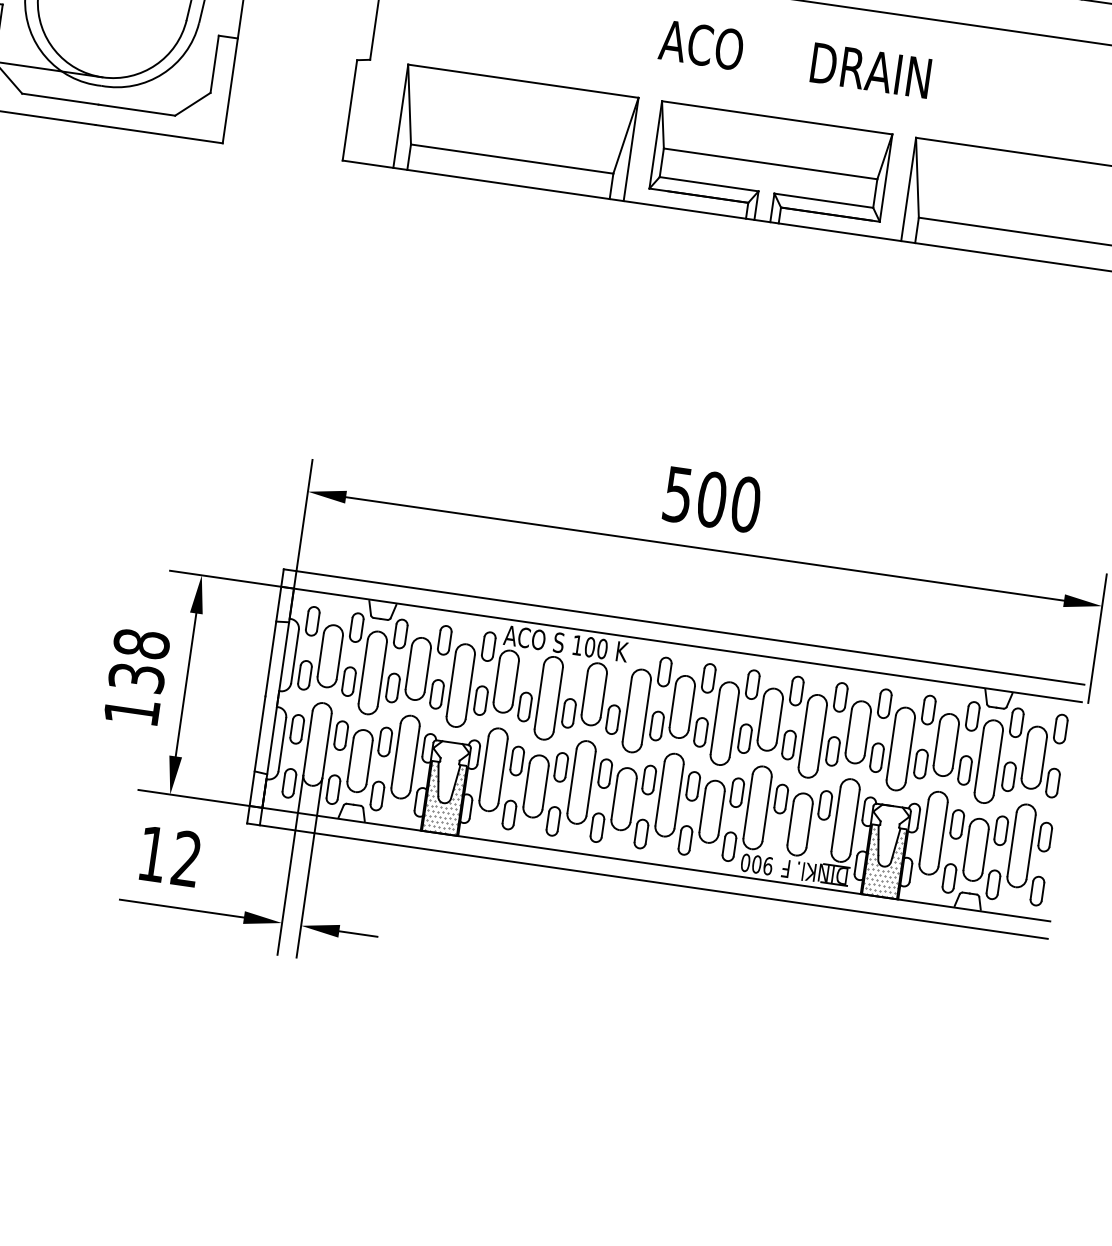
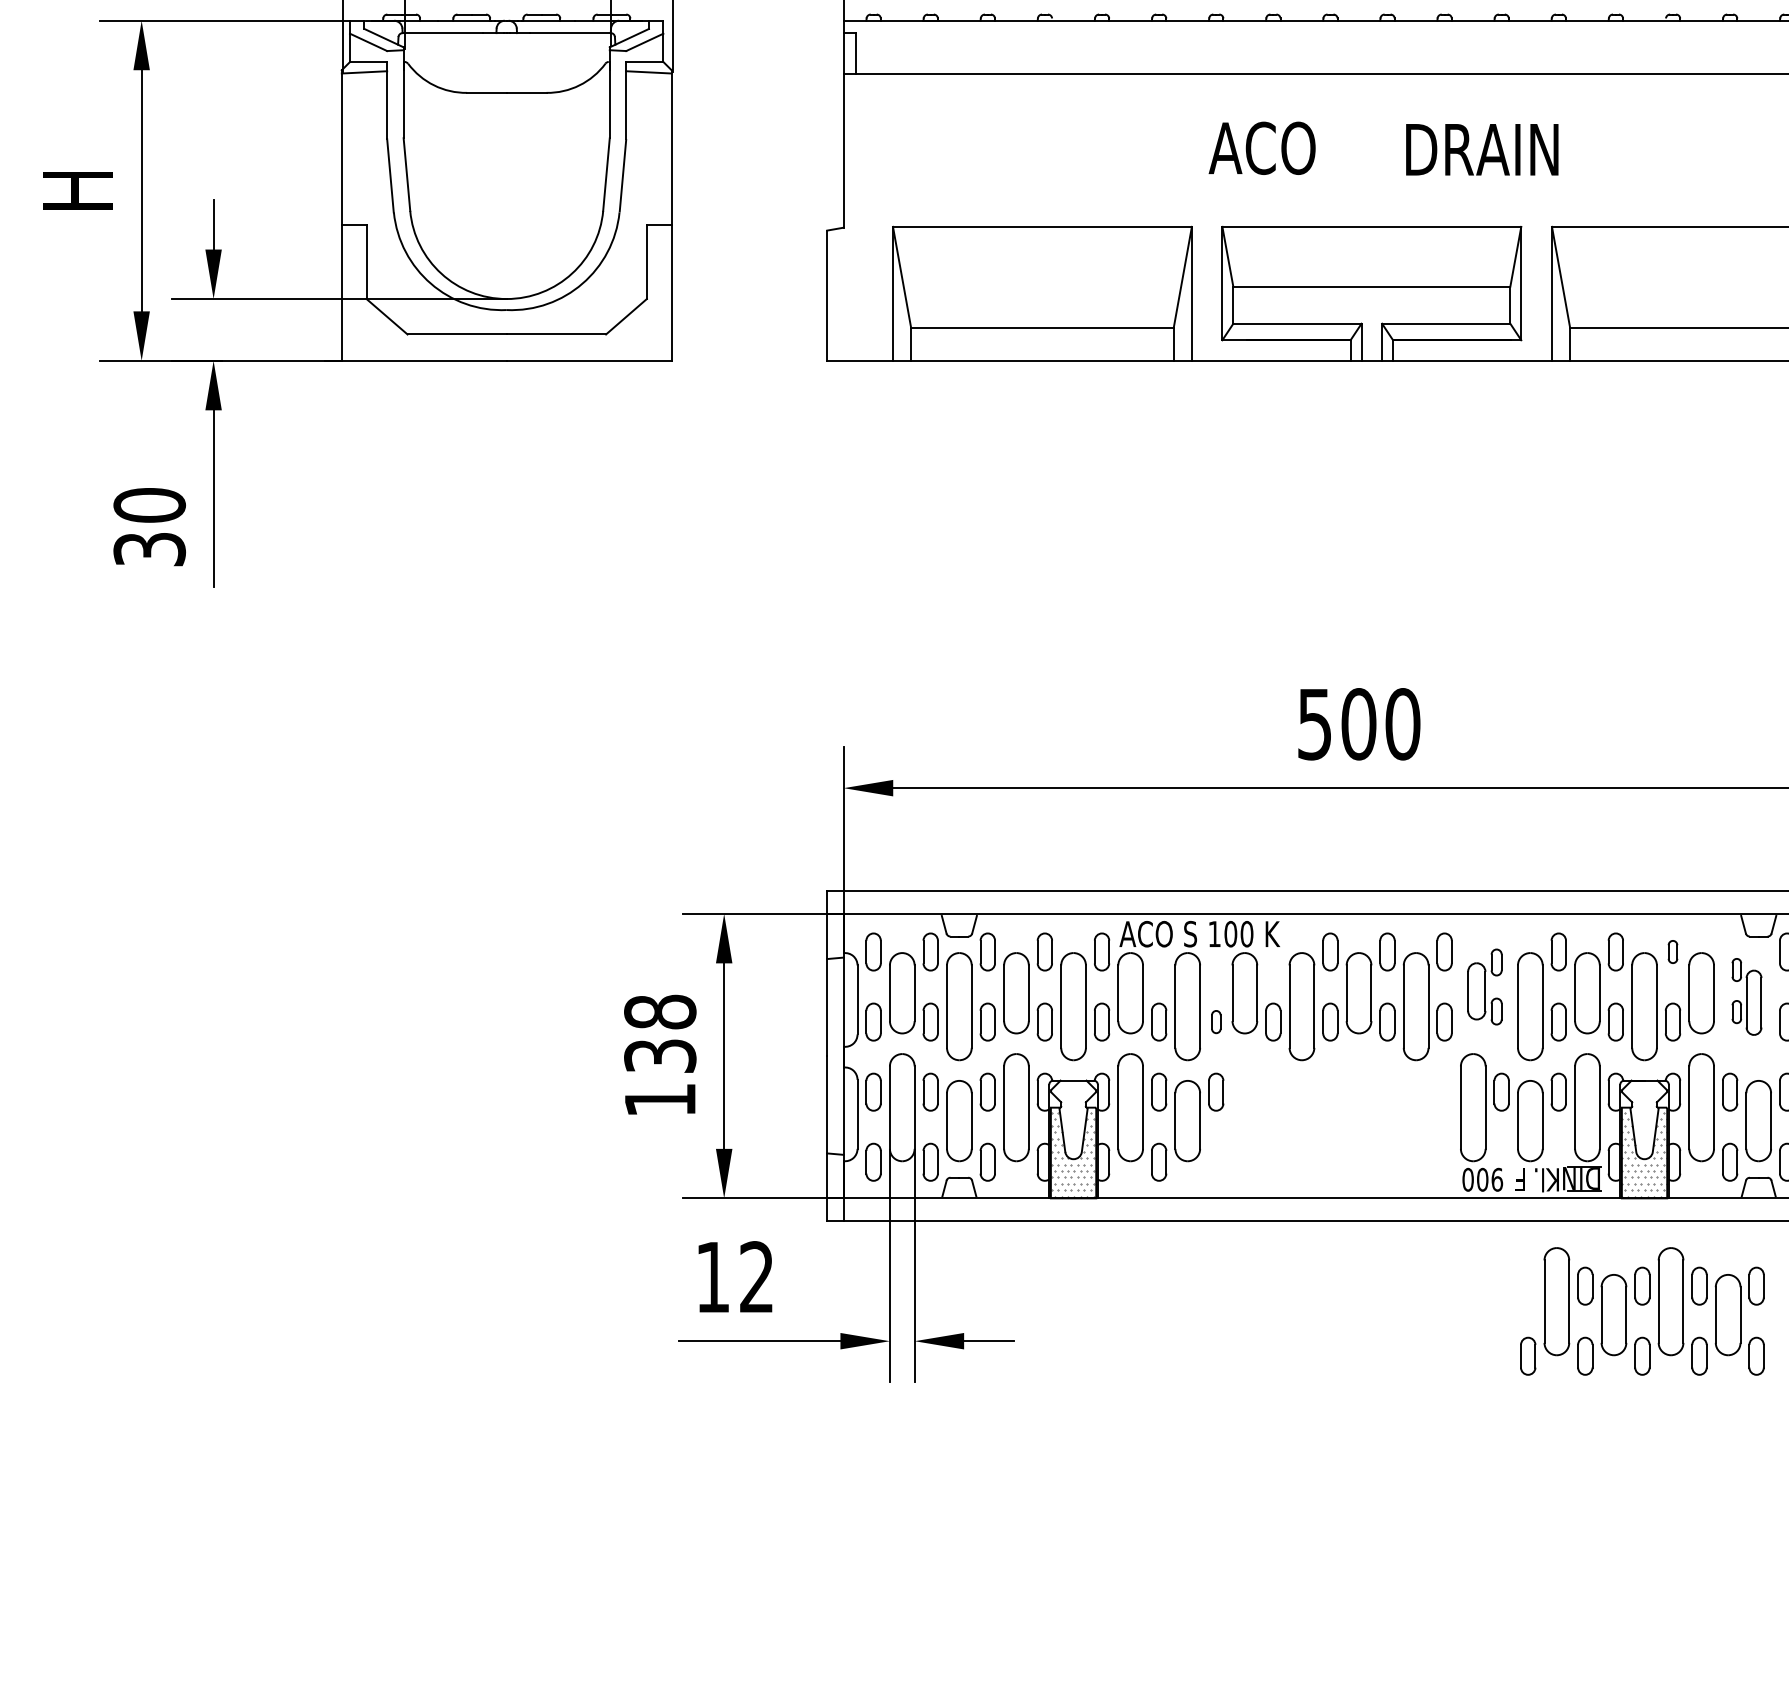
part: (928, 709) -> (1672, 951), size x0.6
part: (569, 712) -> (1216, 1021), size x0.6
part: (779, 715) -> (1484, 986), size x0.7
part: (980, 752) -> (1746, 996), size x0.6
part: (646, 799) -> (1642, 1311), moved

